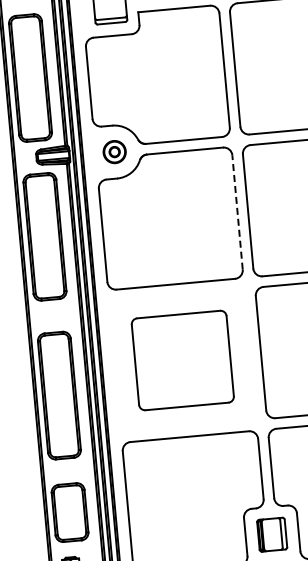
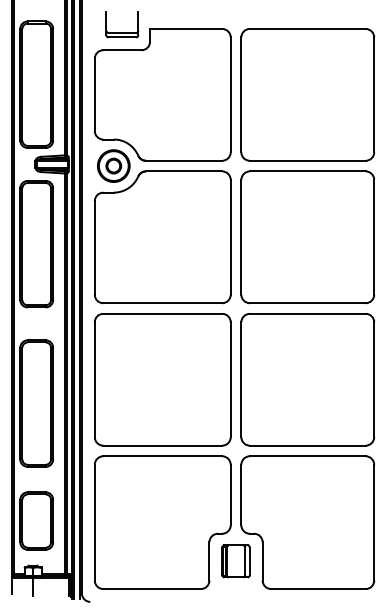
part: (114, 151) -> (113, 165), size x1.43
line: (237, 211) -> (230, 236), dashed -> solid
part: (182, 360) -> (162, 379), size x1.43

